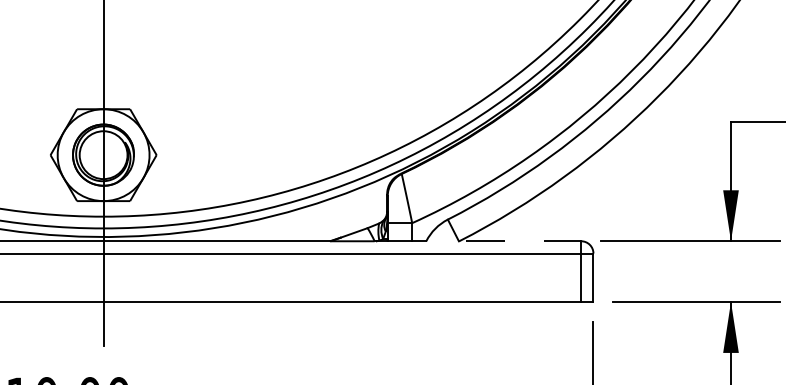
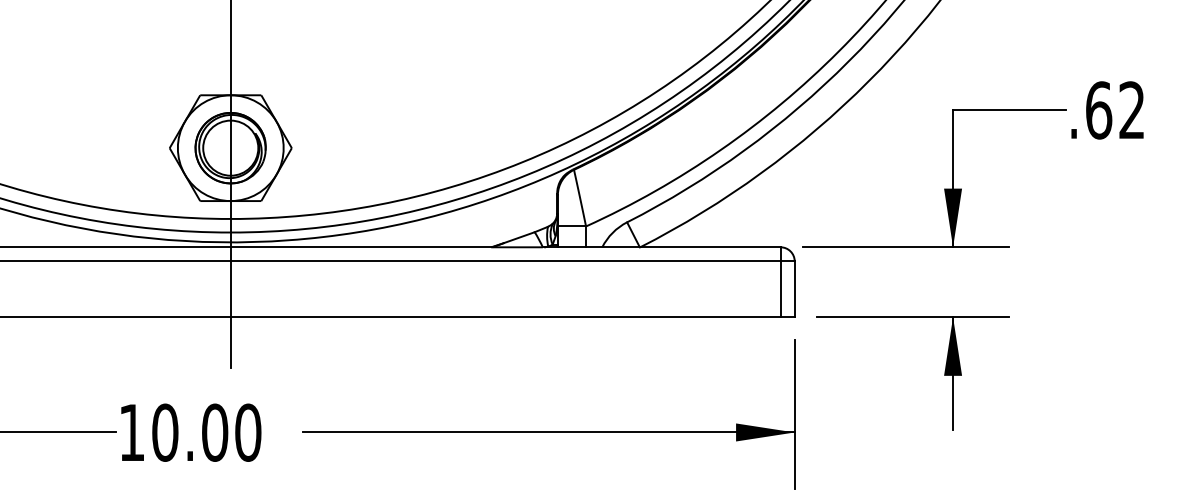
line: (484, 241) -> (669, 247), dashed -> solid

